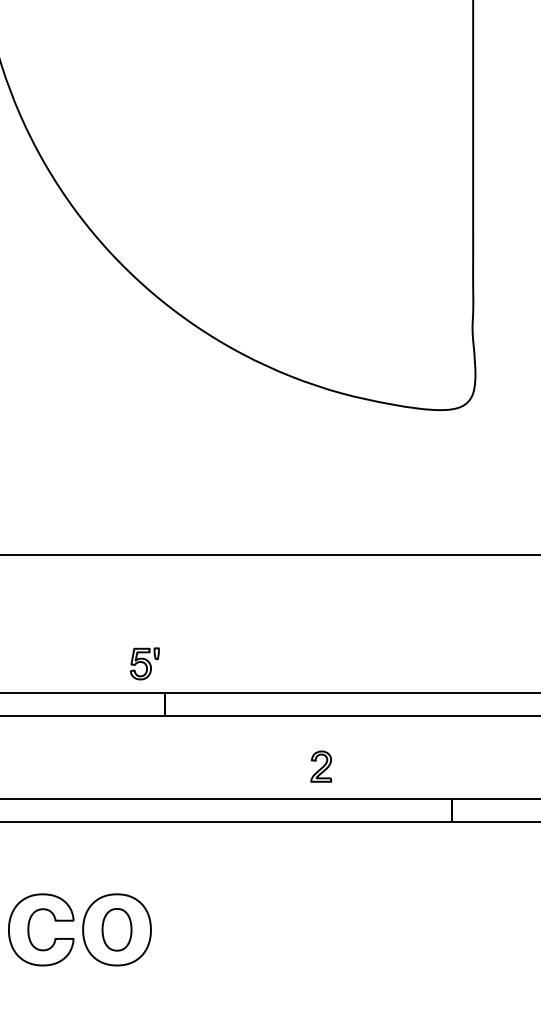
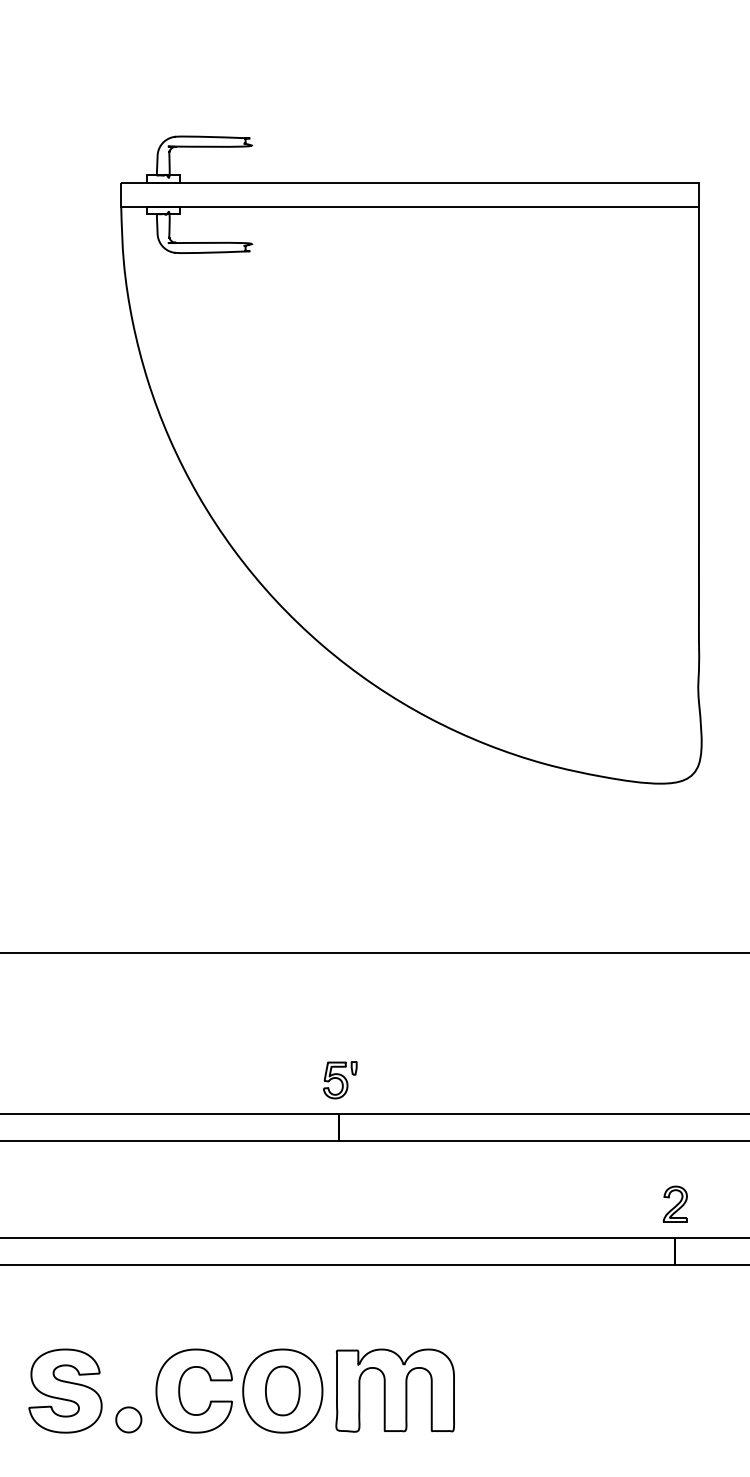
part: (145, 664) -> (340, 1080), moved
part: (320, 765) -> (674, 1203), moved
part: (212, 929) -> (394, 1390), added

